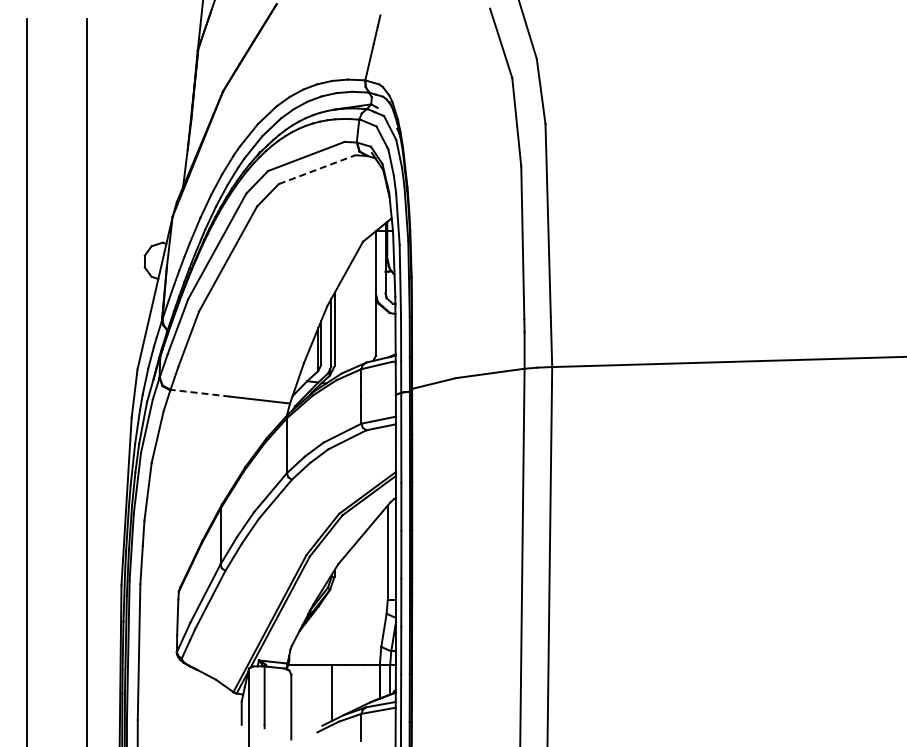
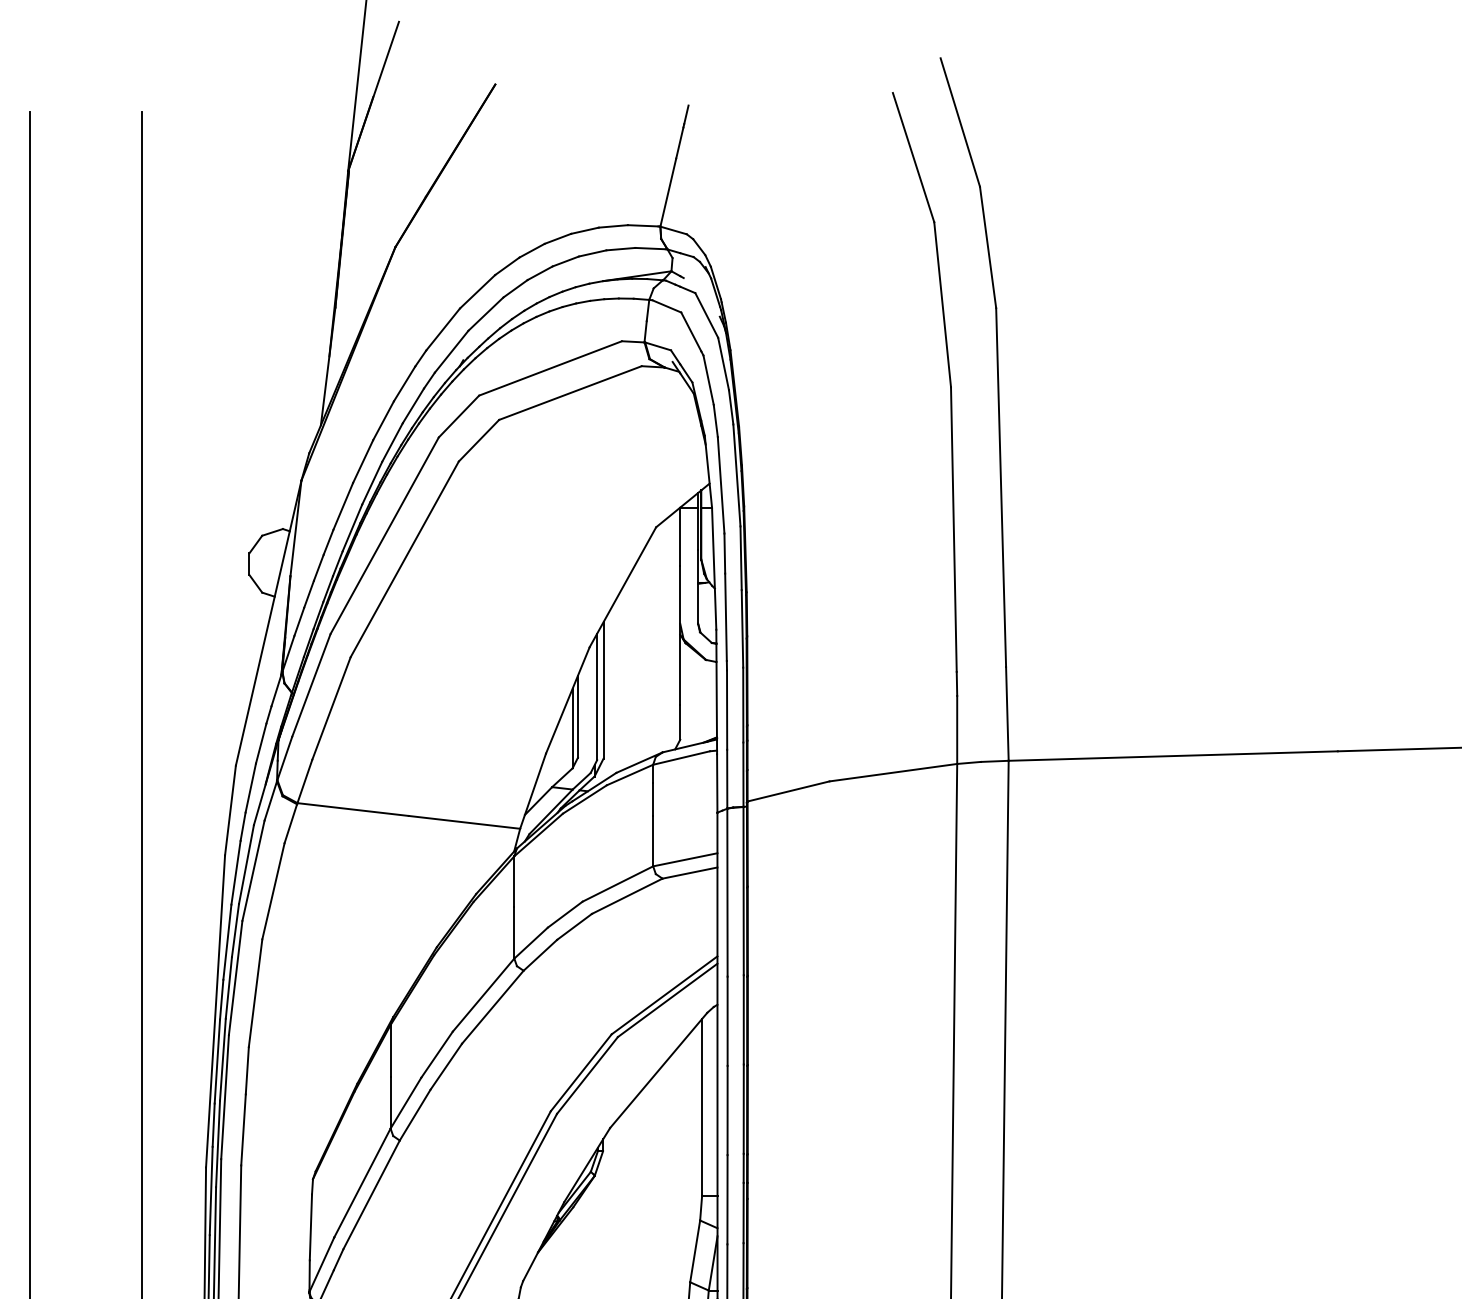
line: (317, 169) -> (571, 392), dashed -> solid
line: (199, 393) -> (351, 810), dashed -> solid

